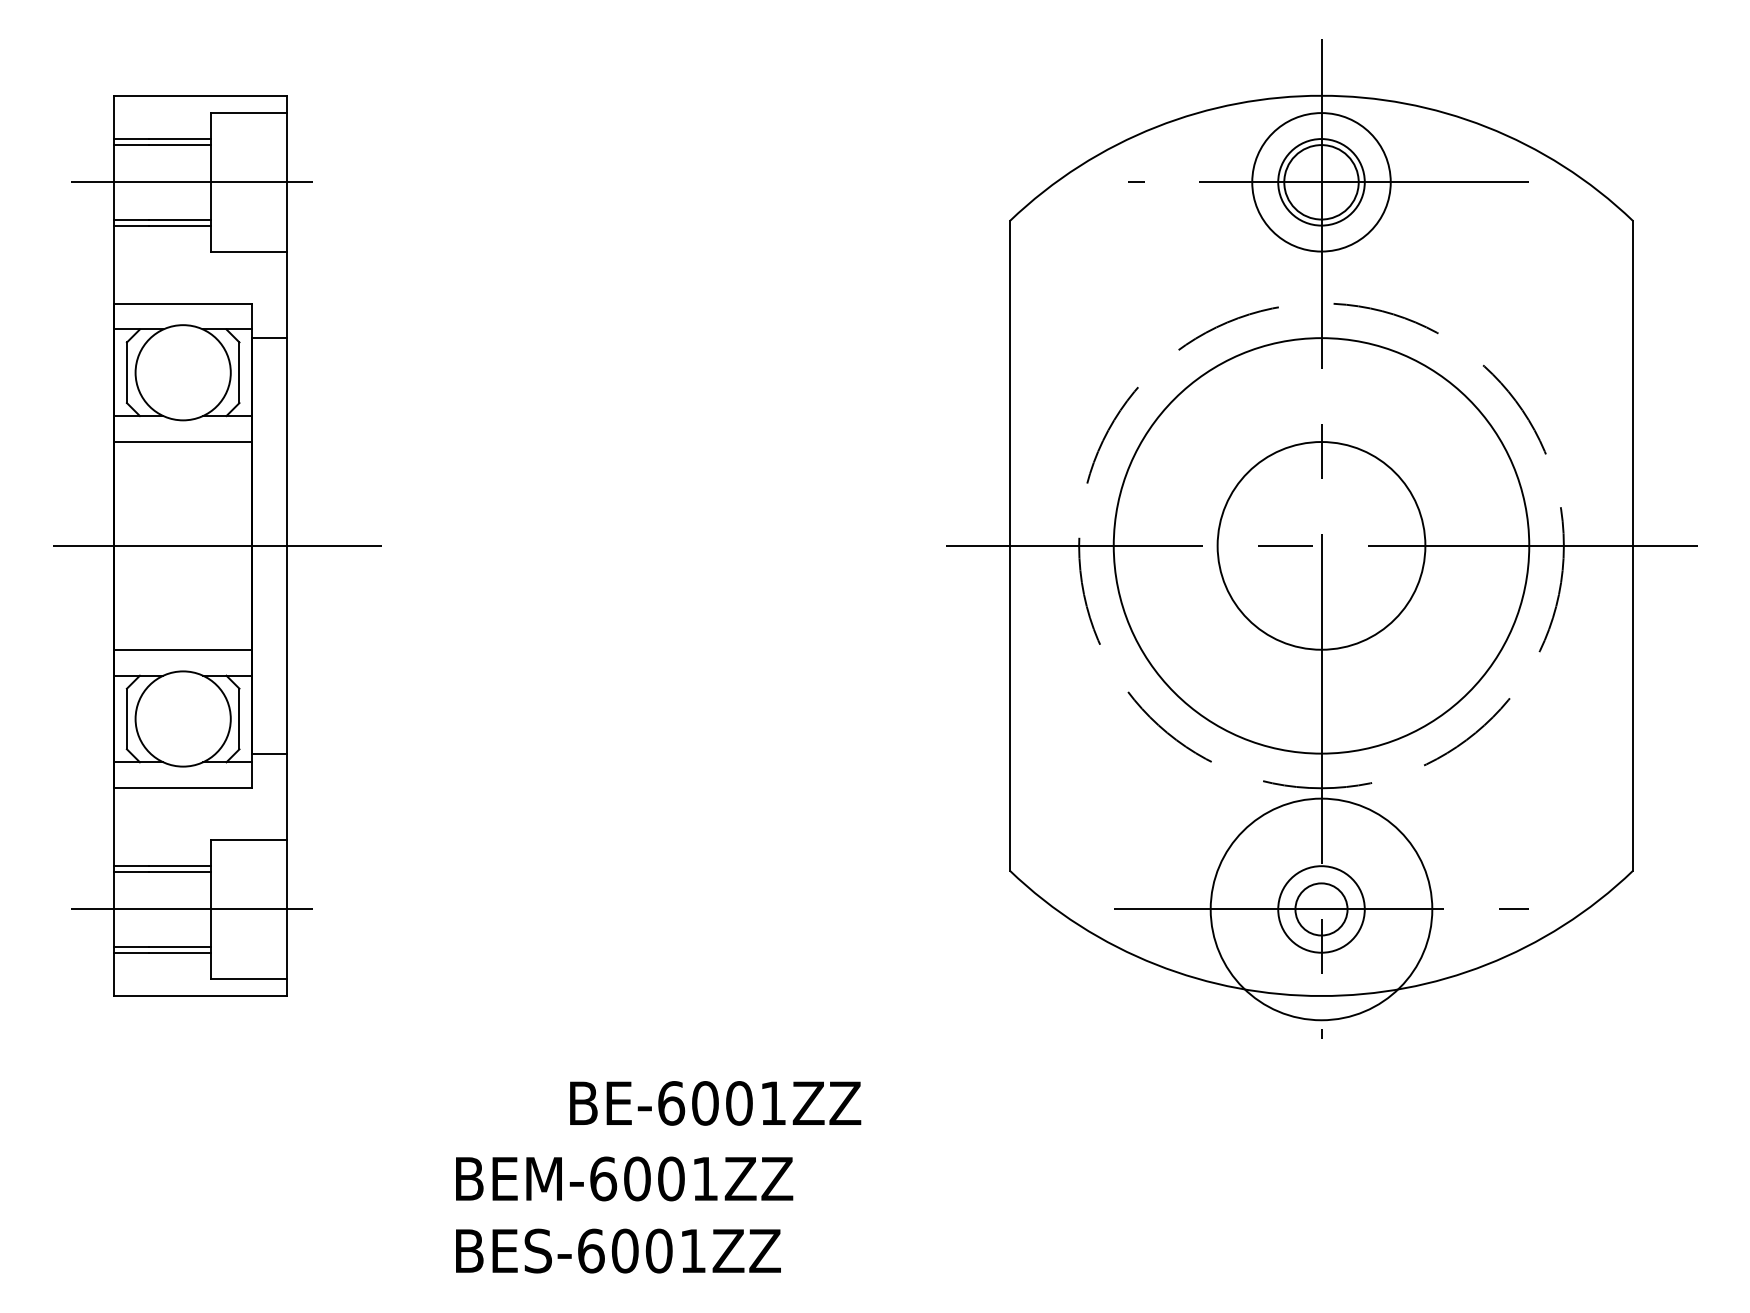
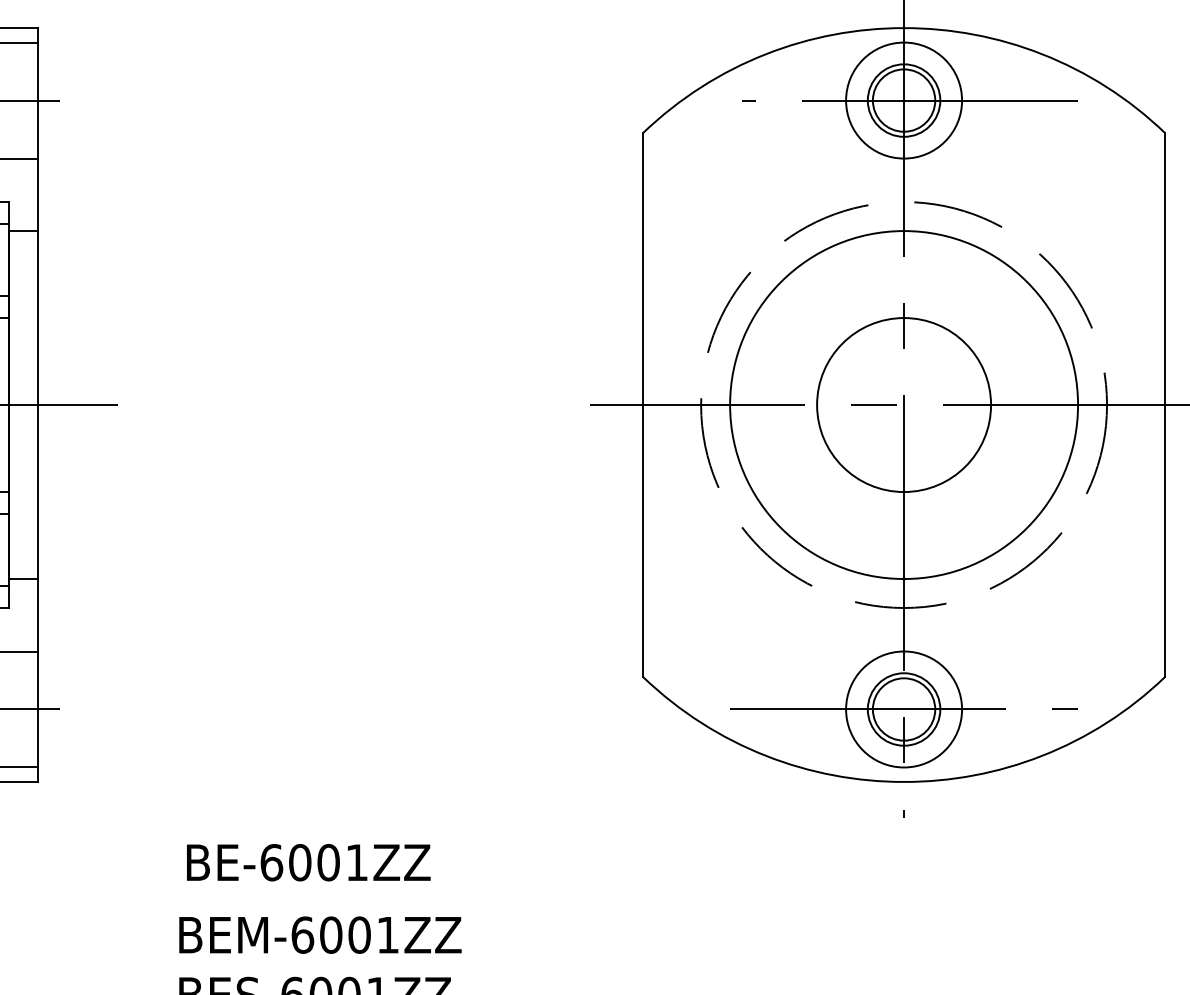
circle: (1321, 909) -> (904, 709), size x0.62
circle: (1321, 909) -> (904, 709), size x1.43
text: (715, 1103) -> (308, 862), moved

